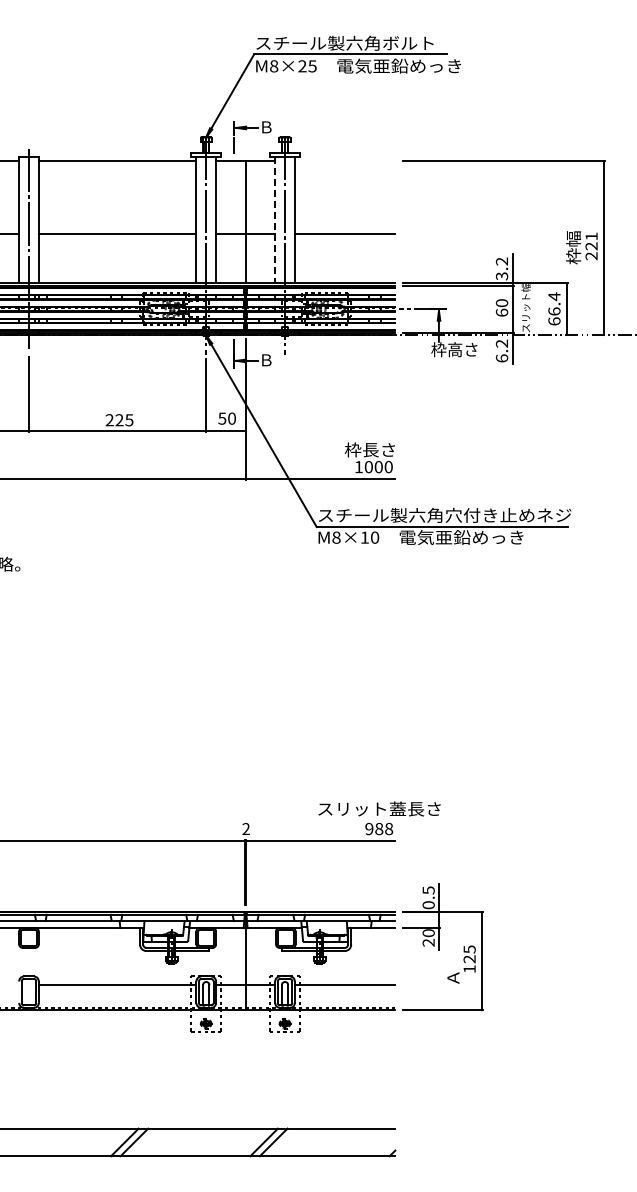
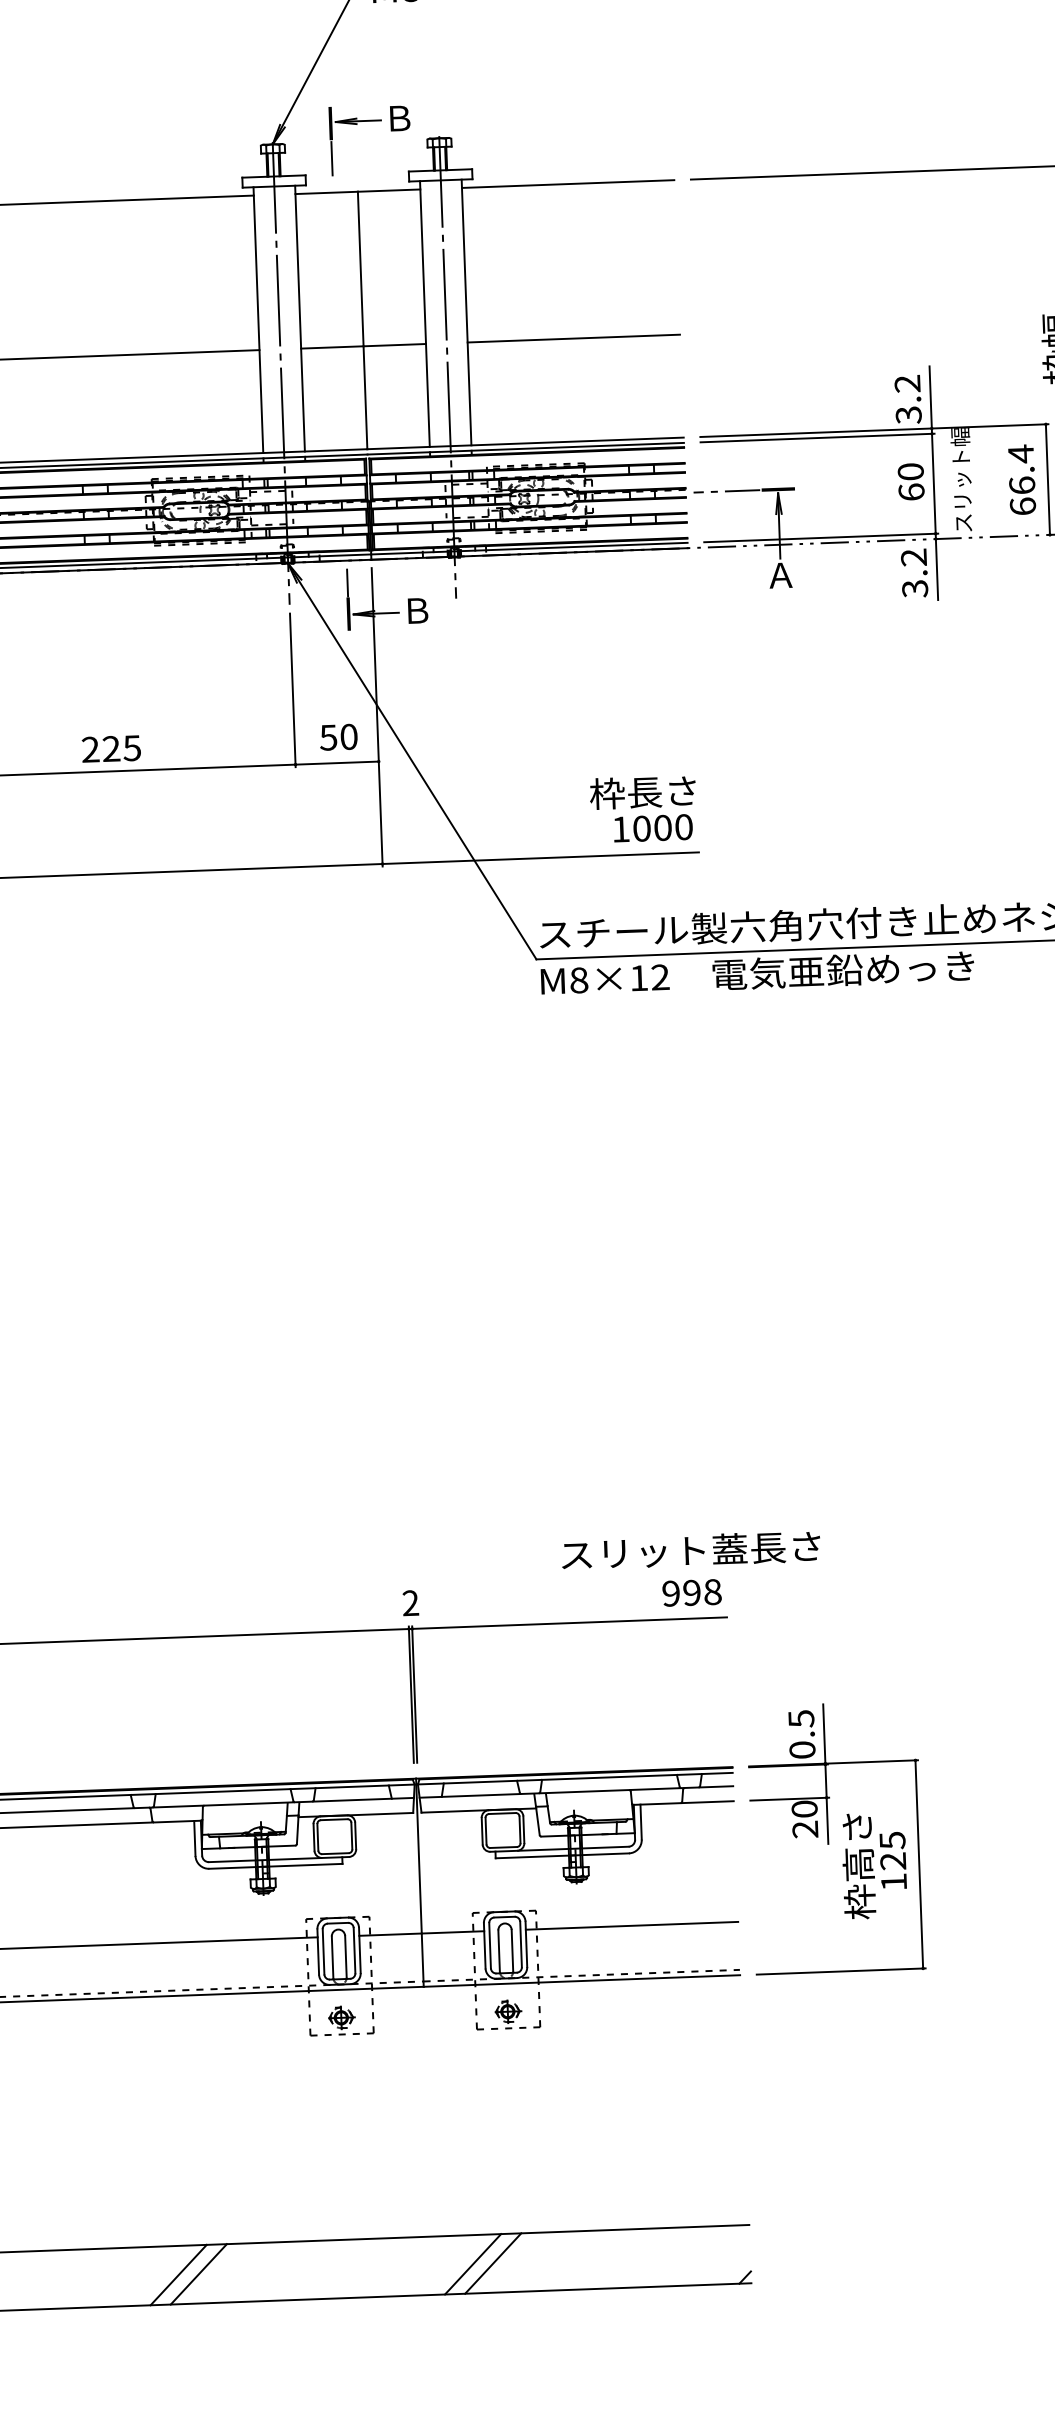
line: (344, 161) -> (566, 184), added
line: (275, 220) -> (425, 314), dashed -> solid
text: (454, 349) -> (813, 573), 枠高さ -> Ａ
text: (501, 358) -> (913, 588), 6.2 -> 3.2
text: (374, 537) -> (659, 977), M8×10 -> M8×12
text: (379, 829) -> (692, 1593), 988 -> 998
text: (452, 961) -> (857, 1867), Ａ -> 枠高さ

